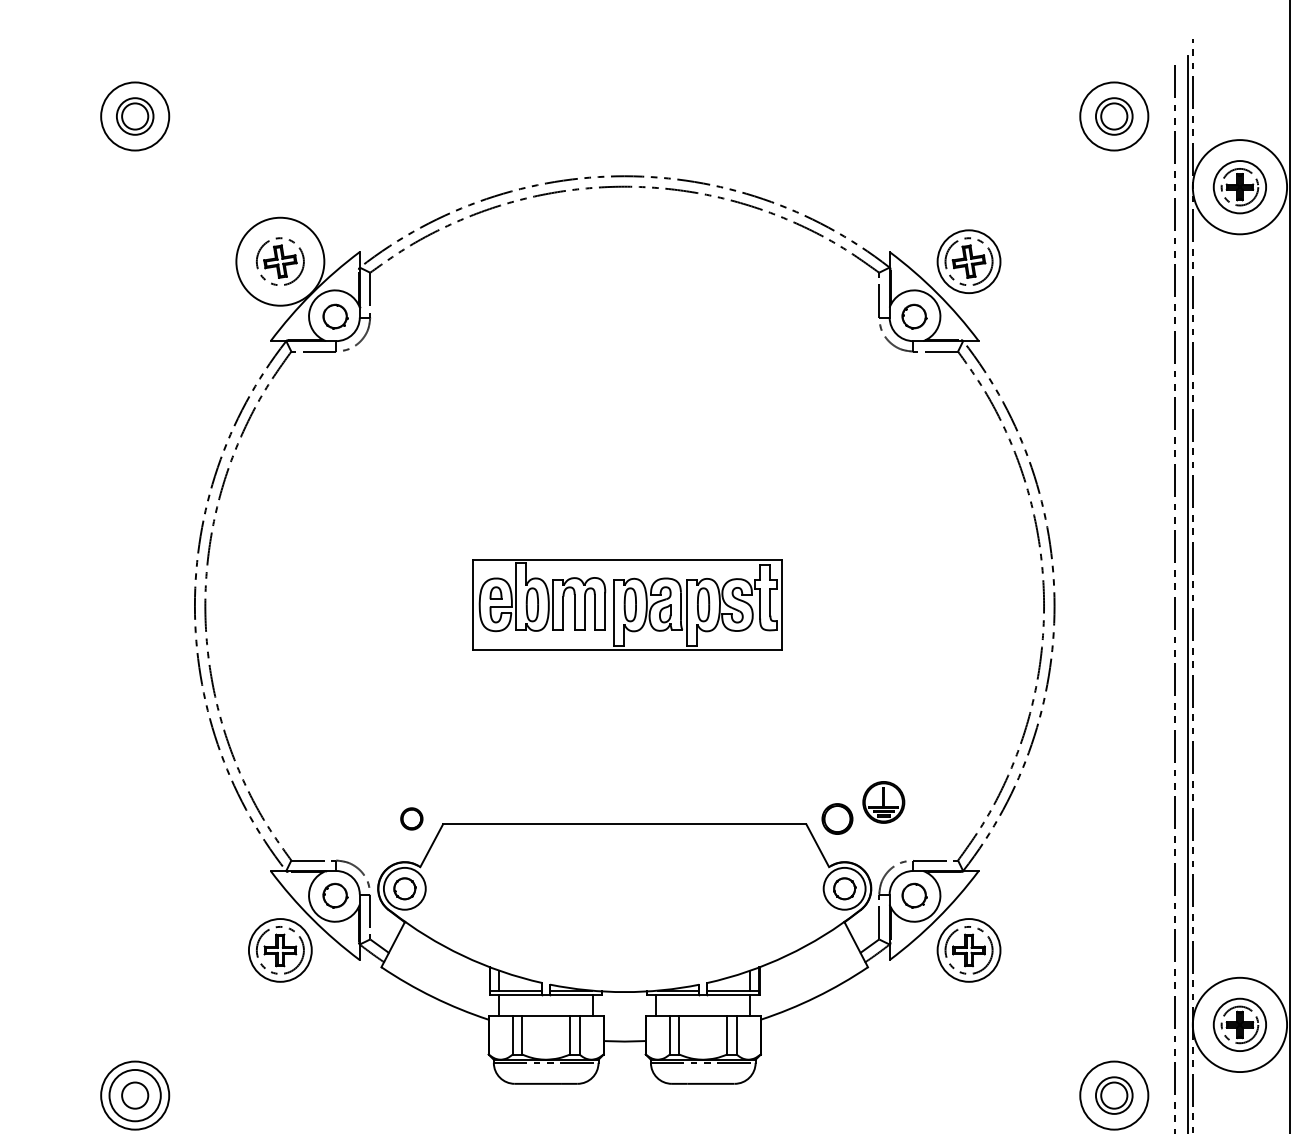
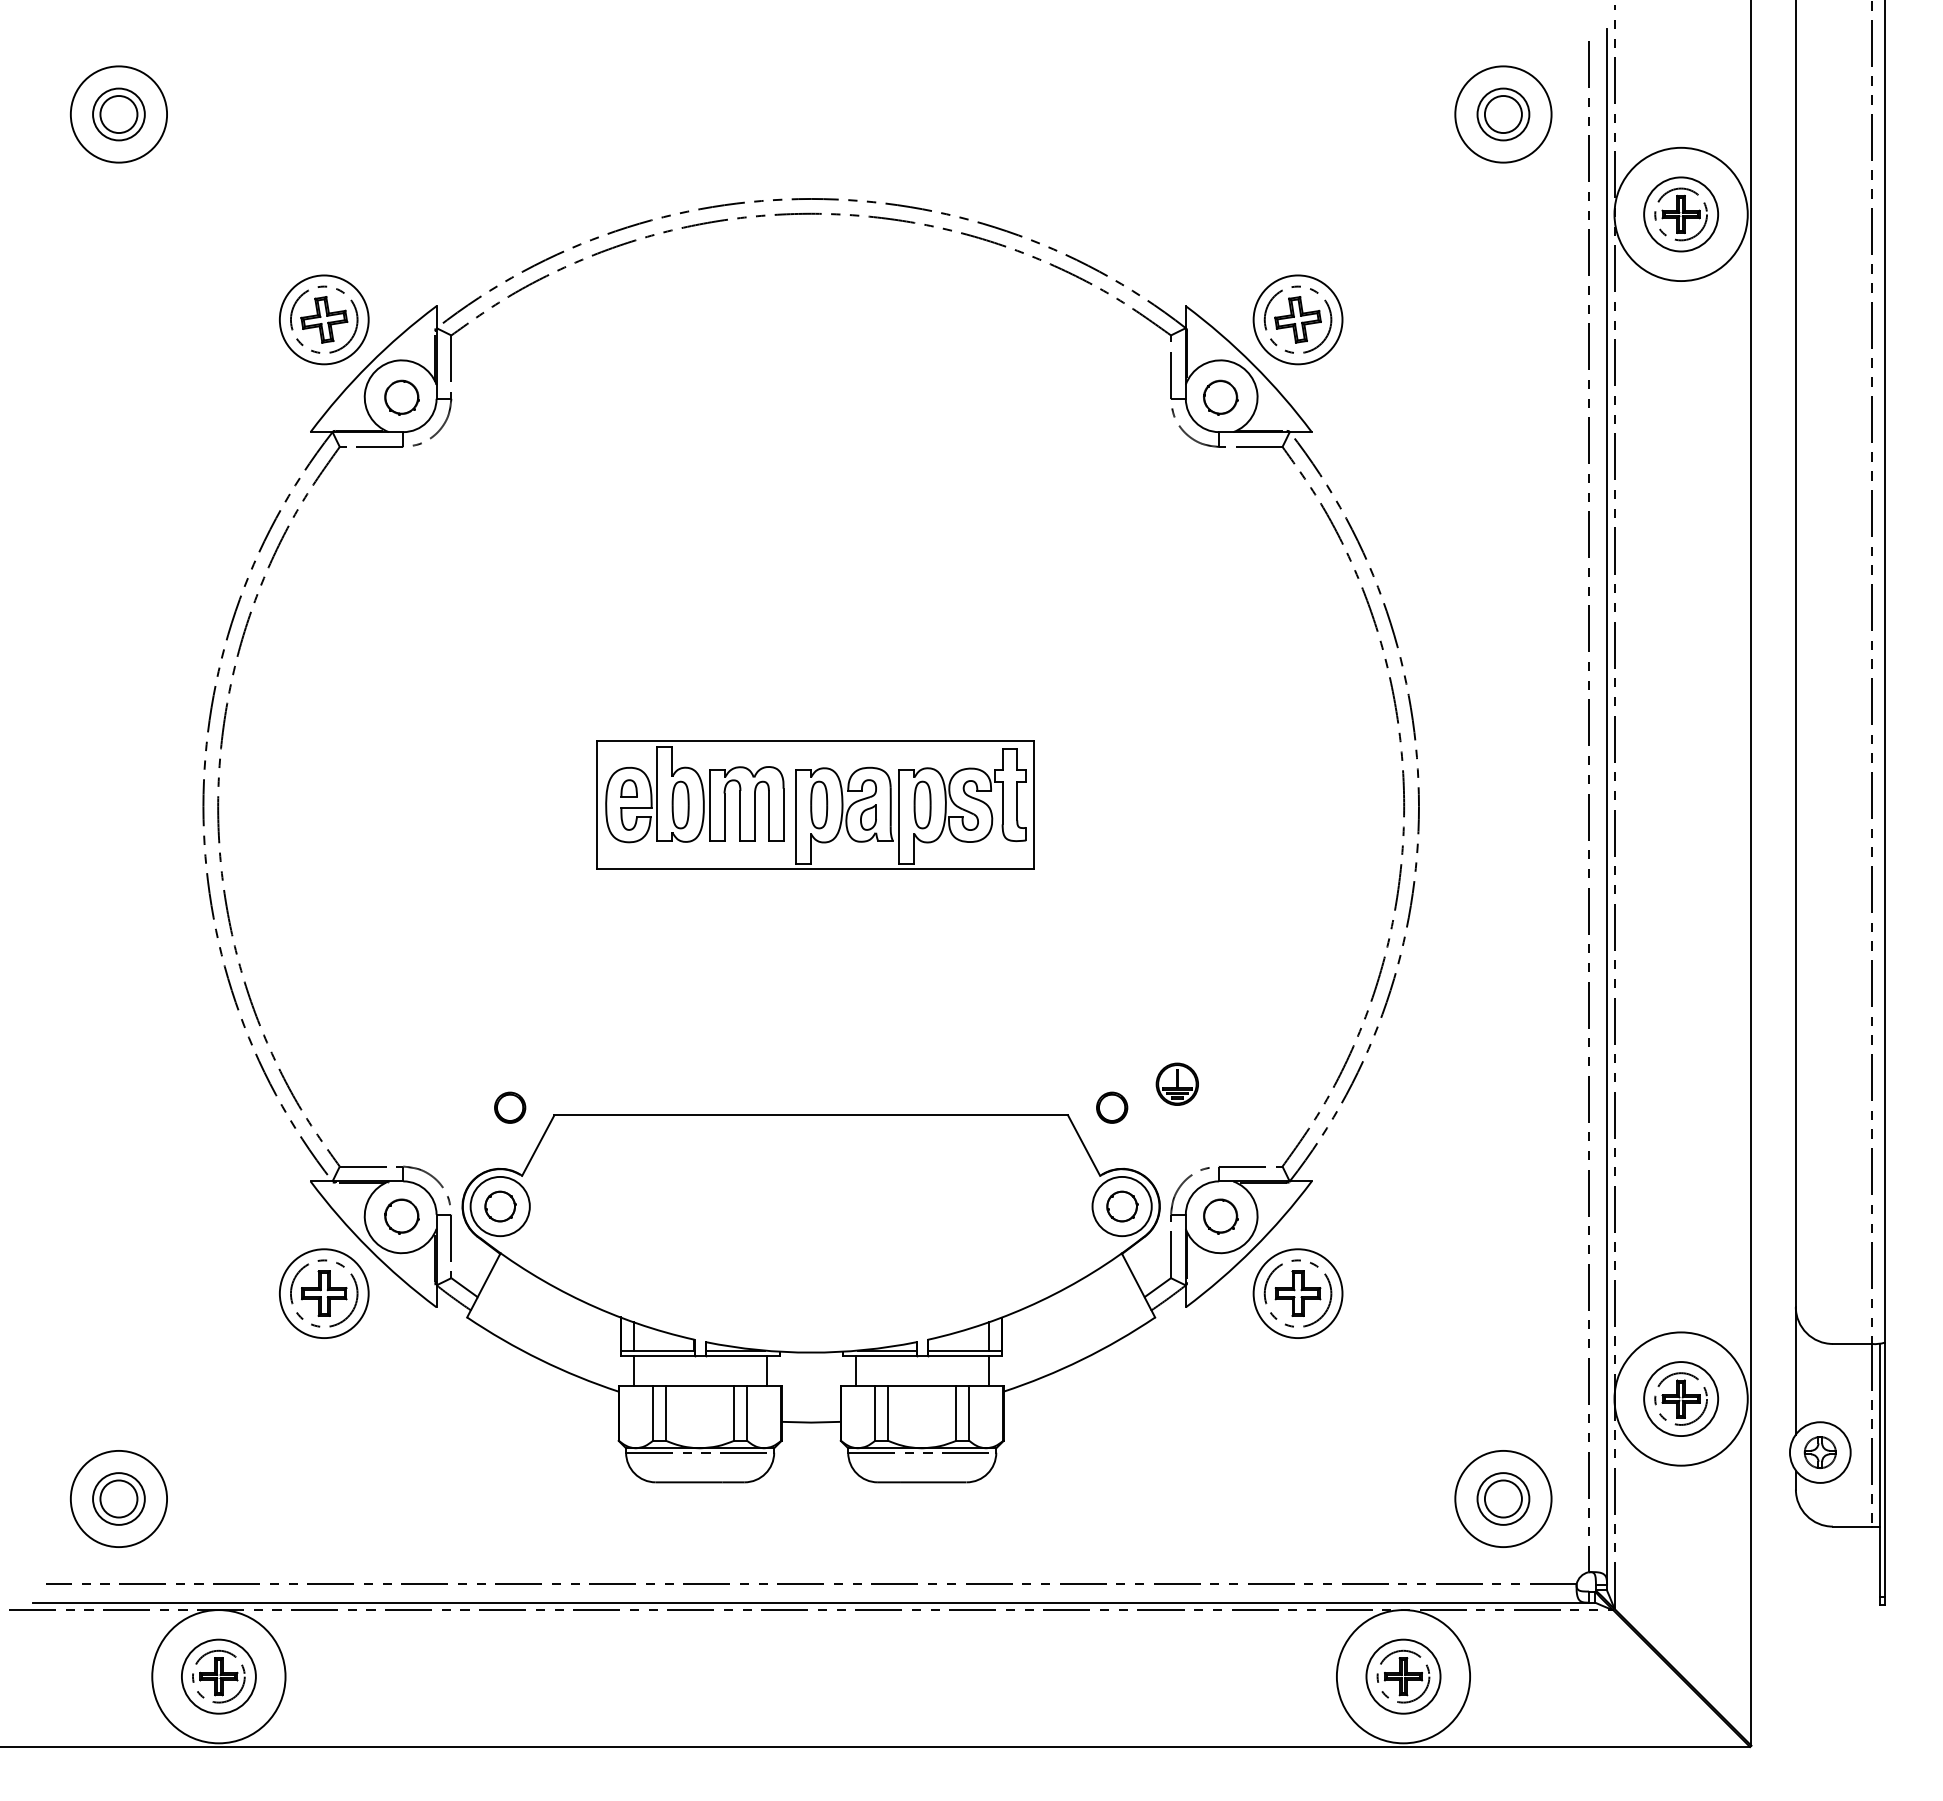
circle: (279, 261) -> (323, 319), size x0.71
part: (883, 801) -> (1176, 1083), size x0.71
part: (837, 818) -> (1112, 1107), size x0.71
circle: (134, 1095) -> (118, 1498), size x0.71

